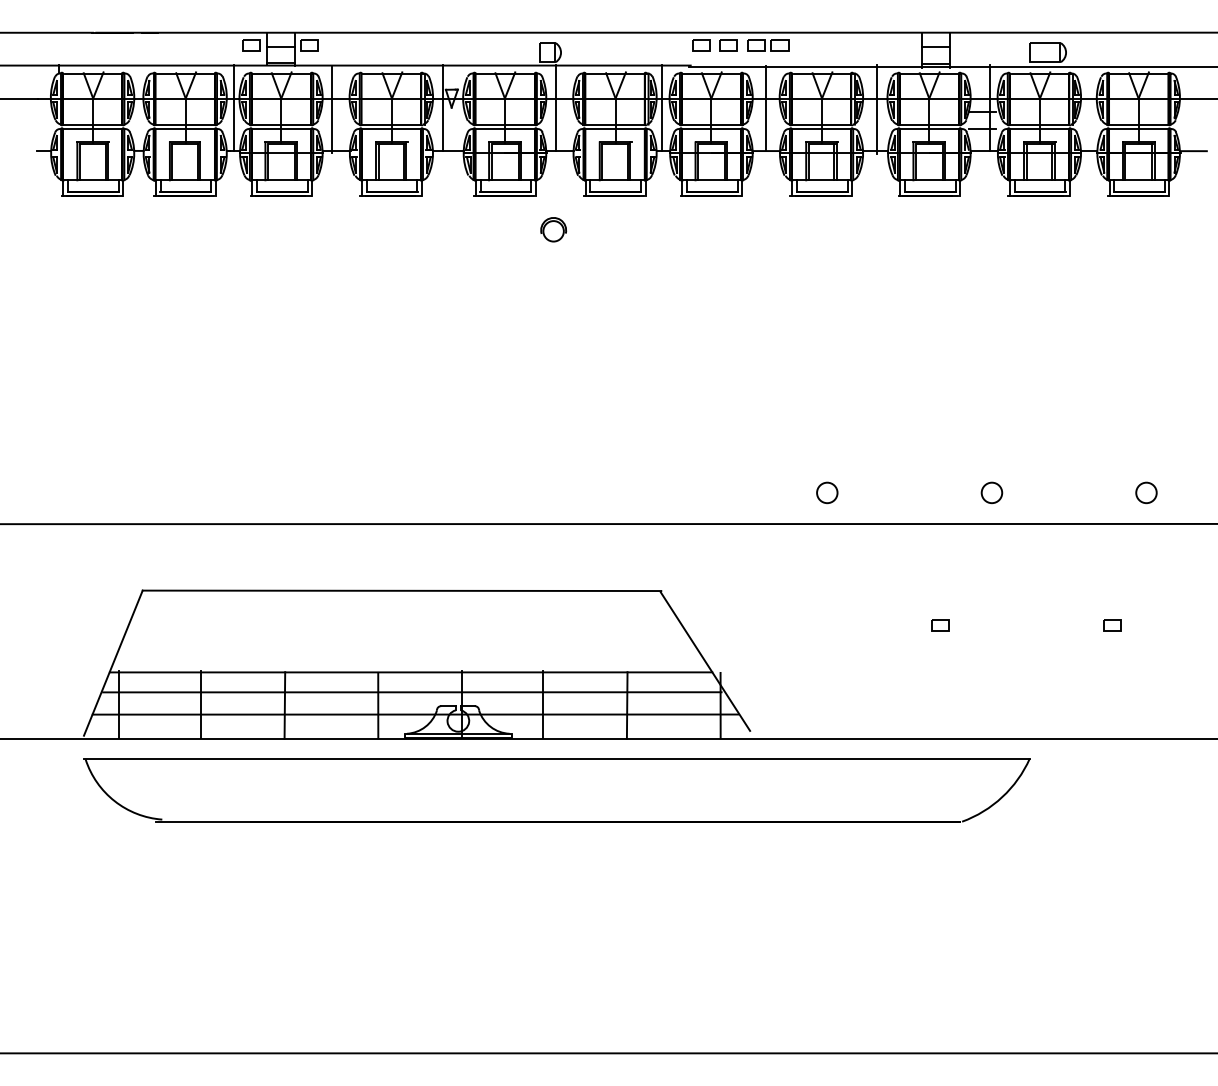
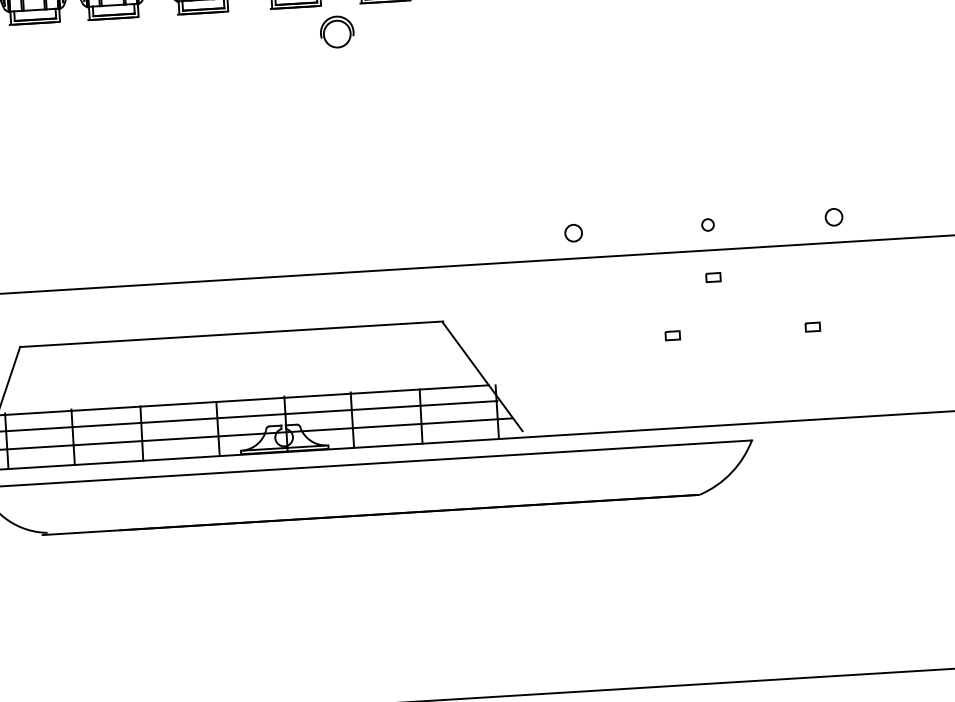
part: (553, 229) -> (337, 31), size x1.6
circle: (991, 492) -> (707, 224), size x0.7
part: (994, 557) -> (713, 277), added

